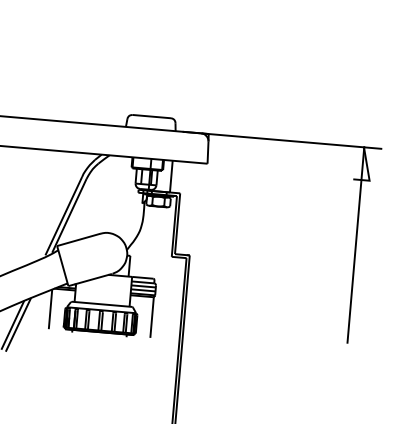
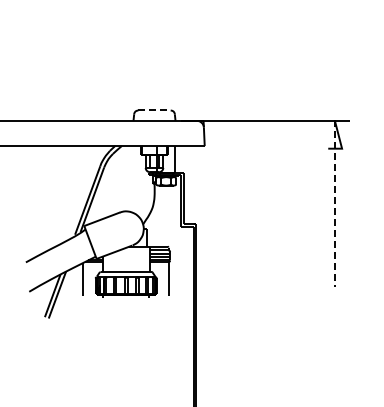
line: (153, 116) -> (155, 110), solid -> dashed
line: (356, 244) -> (335, 203), solid -> dashed

